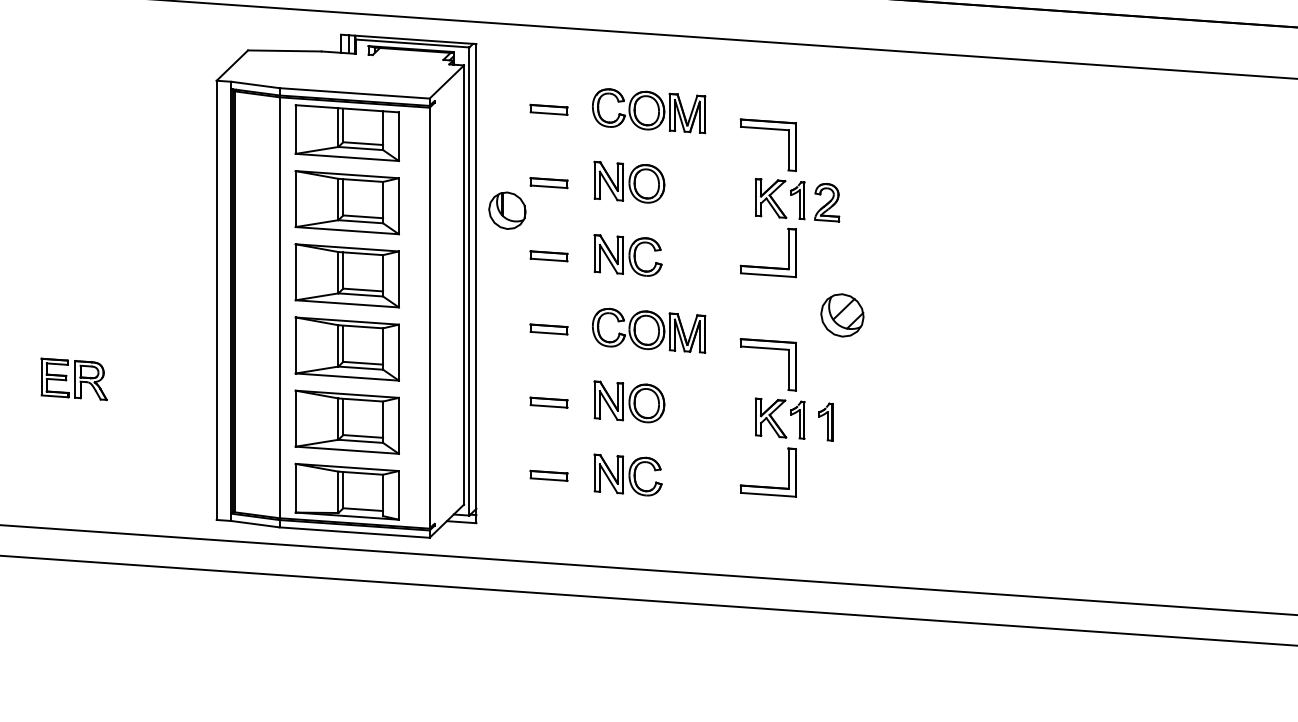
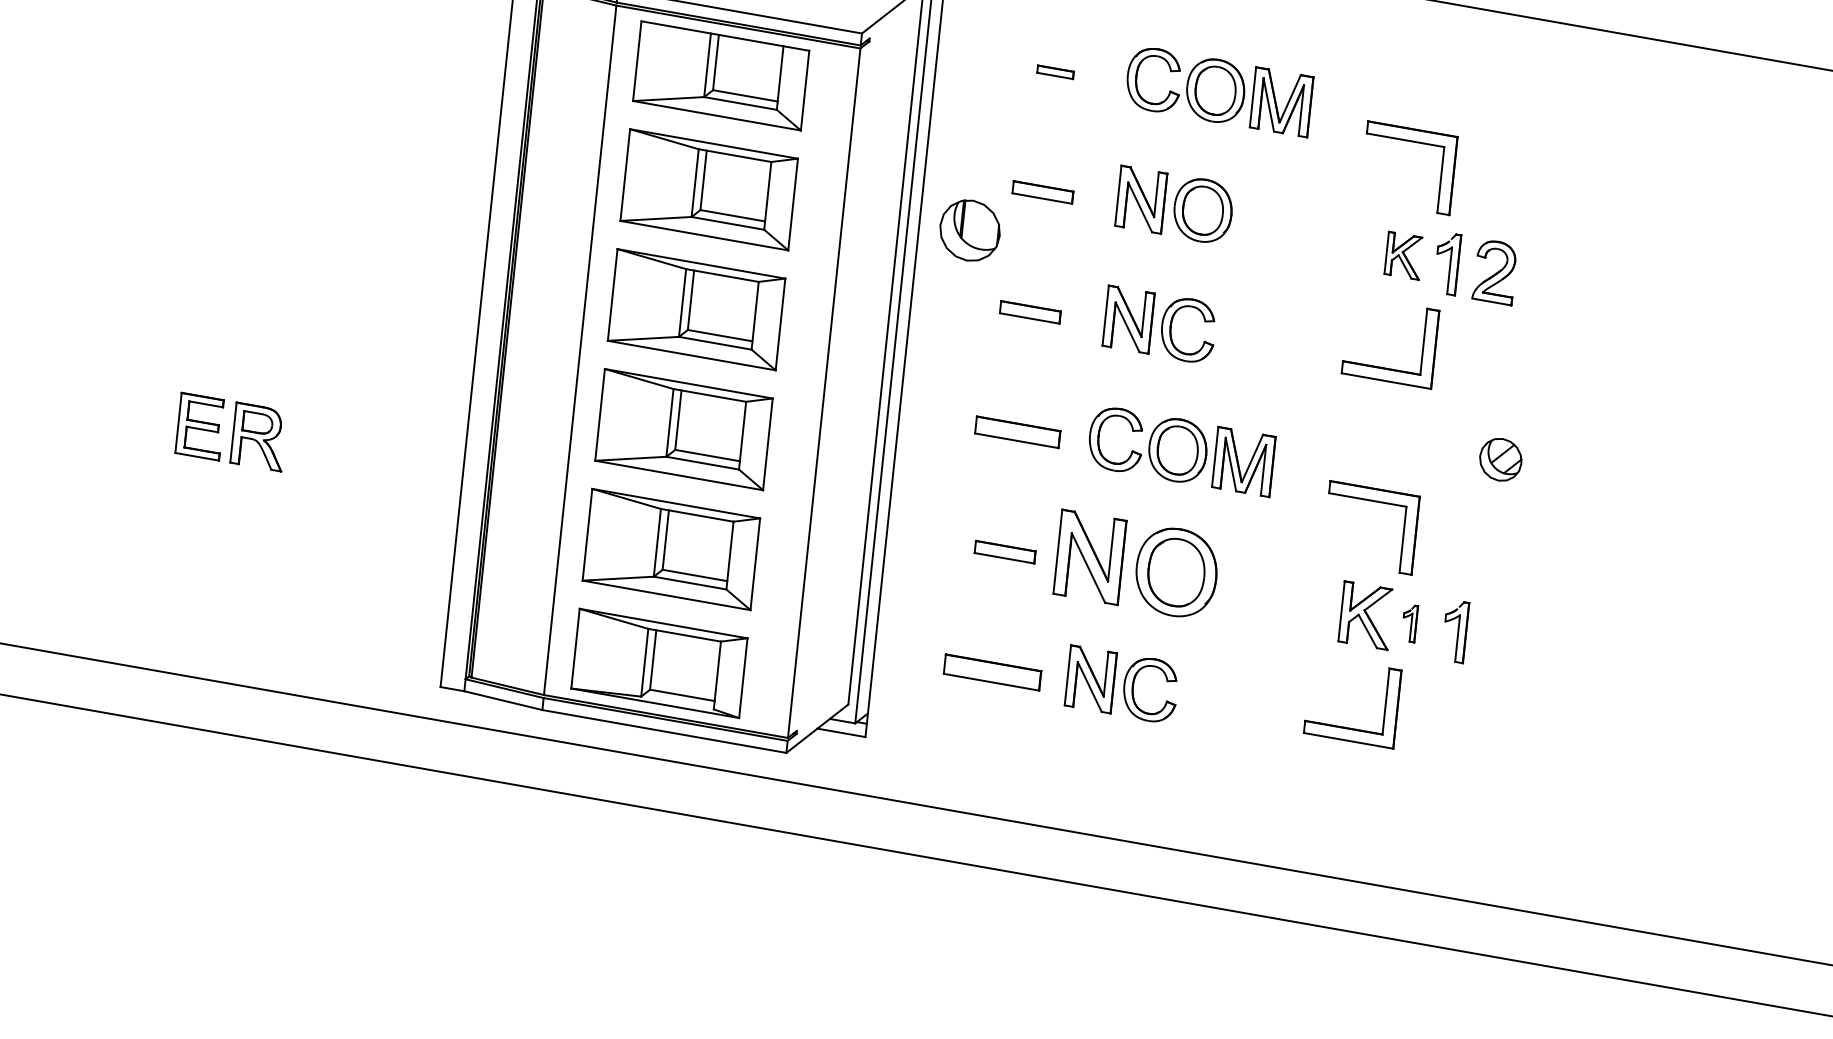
part: (548, 109) -> (1054, 71), size x0.6
part: (770, 198) -> (1403, 255), size x0.7
part: (842, 315) -> (1500, 459), size x0.6
part: (548, 329) -> (1016, 432), size x1.4
part: (629, 401) -> (1137, 564), size x1.4
part: (797, 419) -> (1409, 622), size x0.6
part: (548, 475) -> (991, 671), size x1.6

